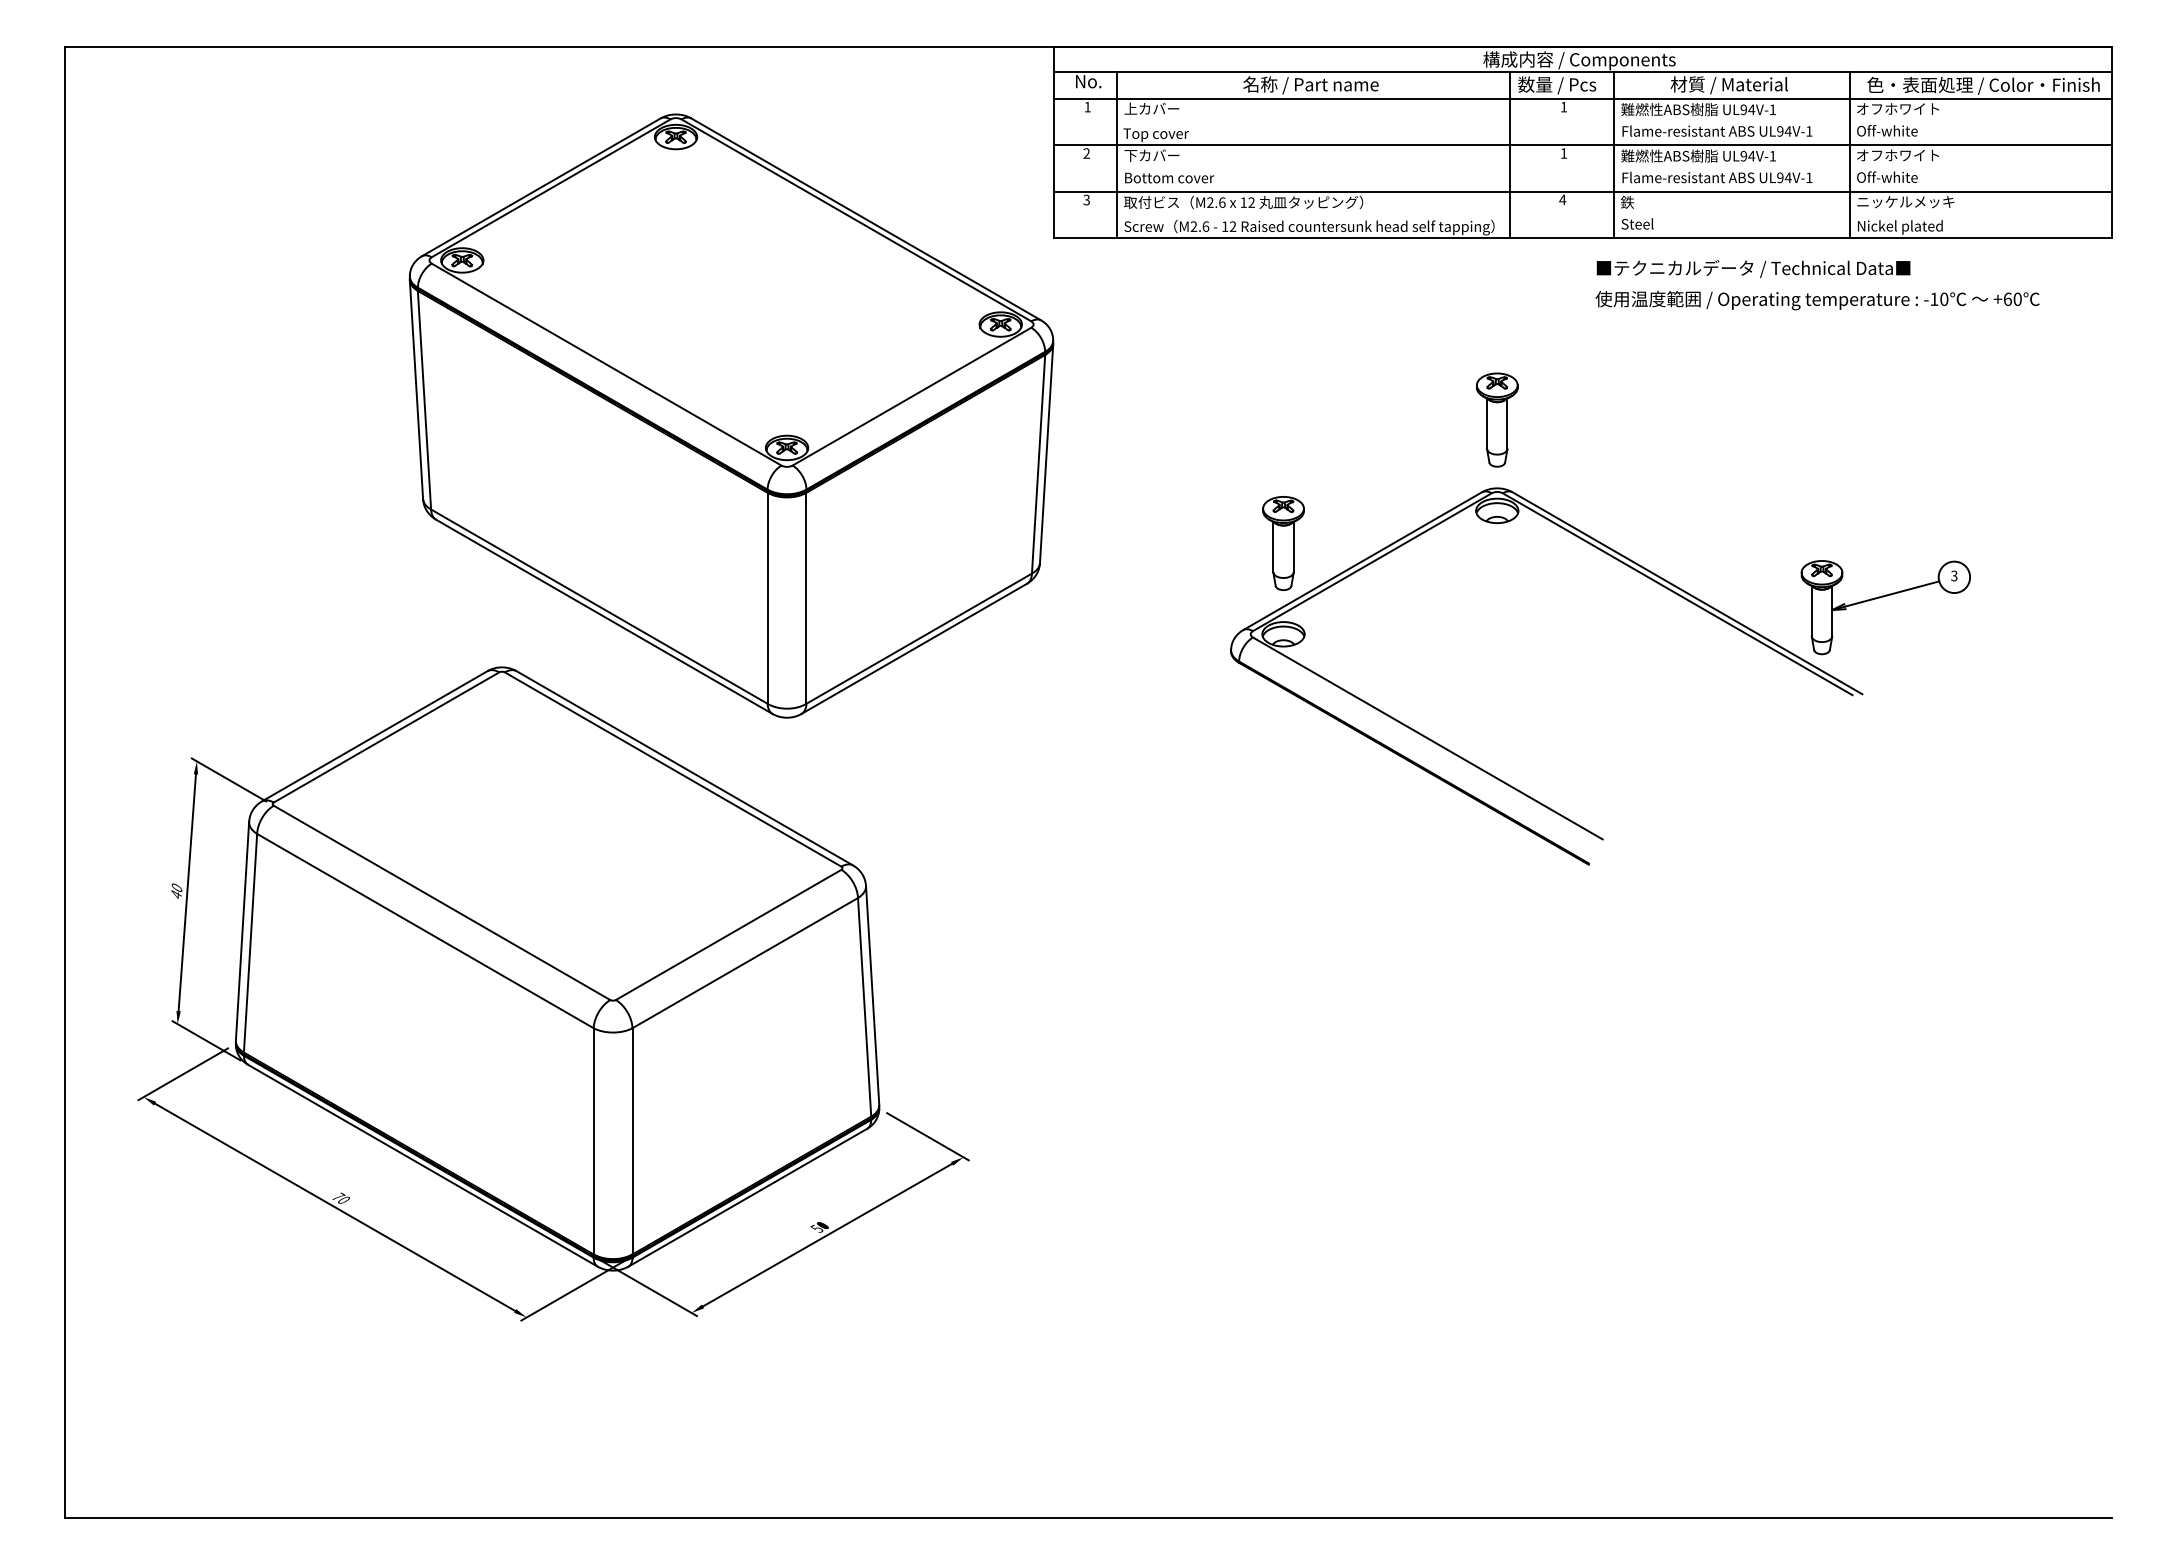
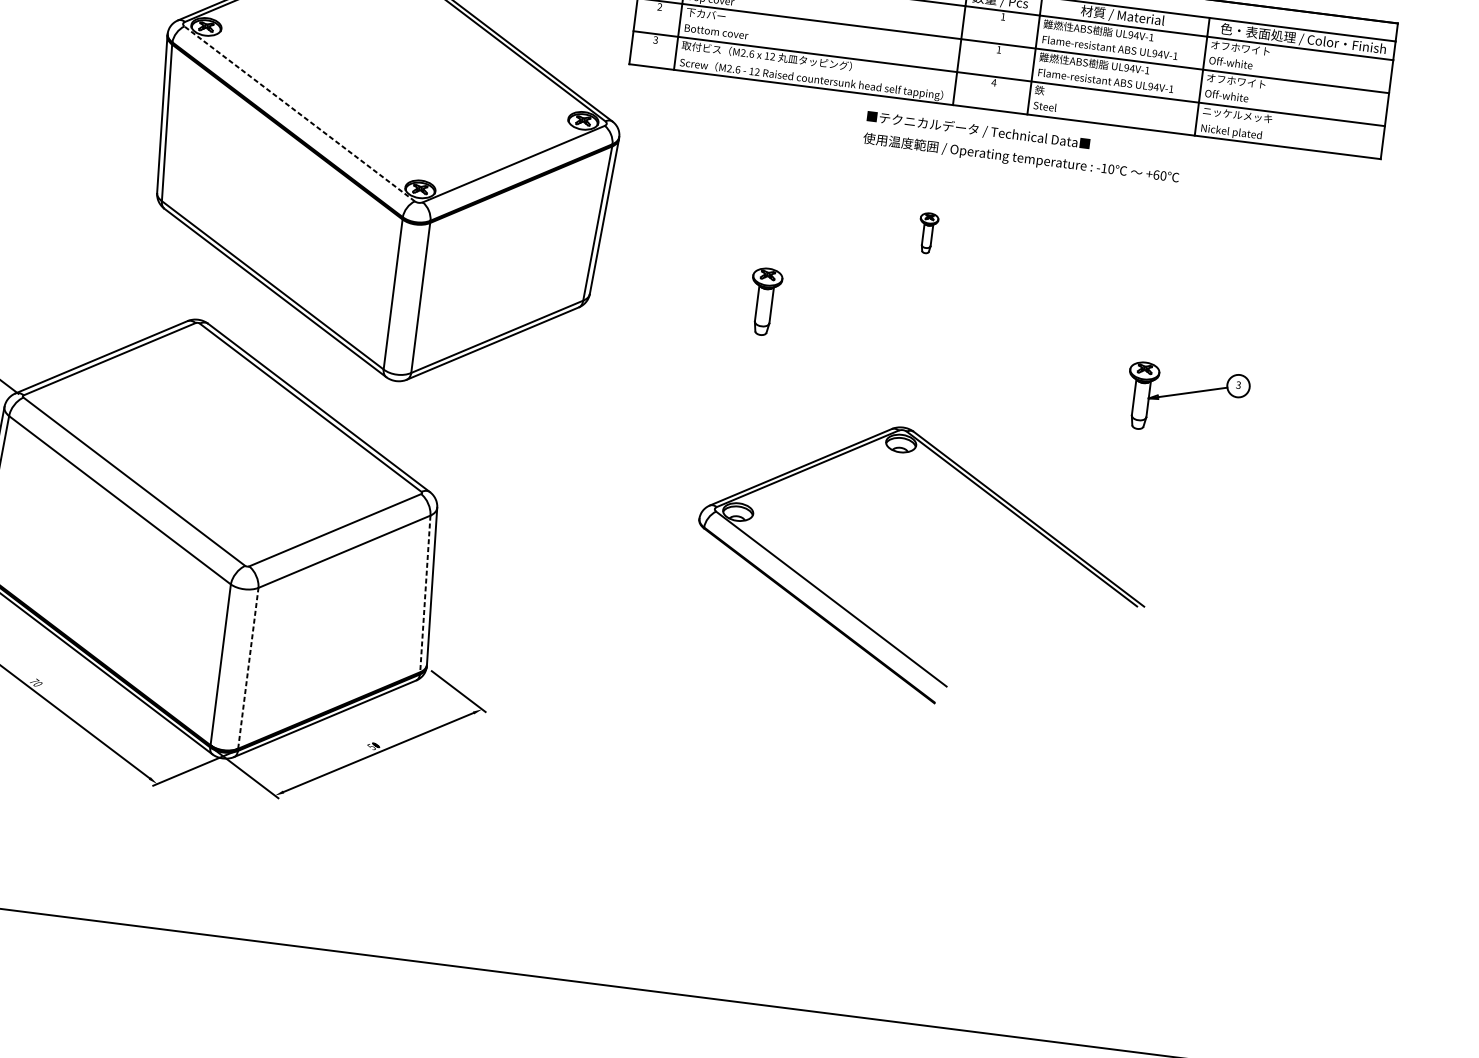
text: (1817, 285) -> (1022, 148), moved
line: (606, 364) -> (299, 113), solid -> dashed
part: (1497, 419) -> (927, 232), size x0.6
part: (1494, 775) -> (875, 631), moved
line: (864, 1007) -> (425, 594), solid -> dashed
line: (632, 1140) -> (248, 667), solid -> dashed

